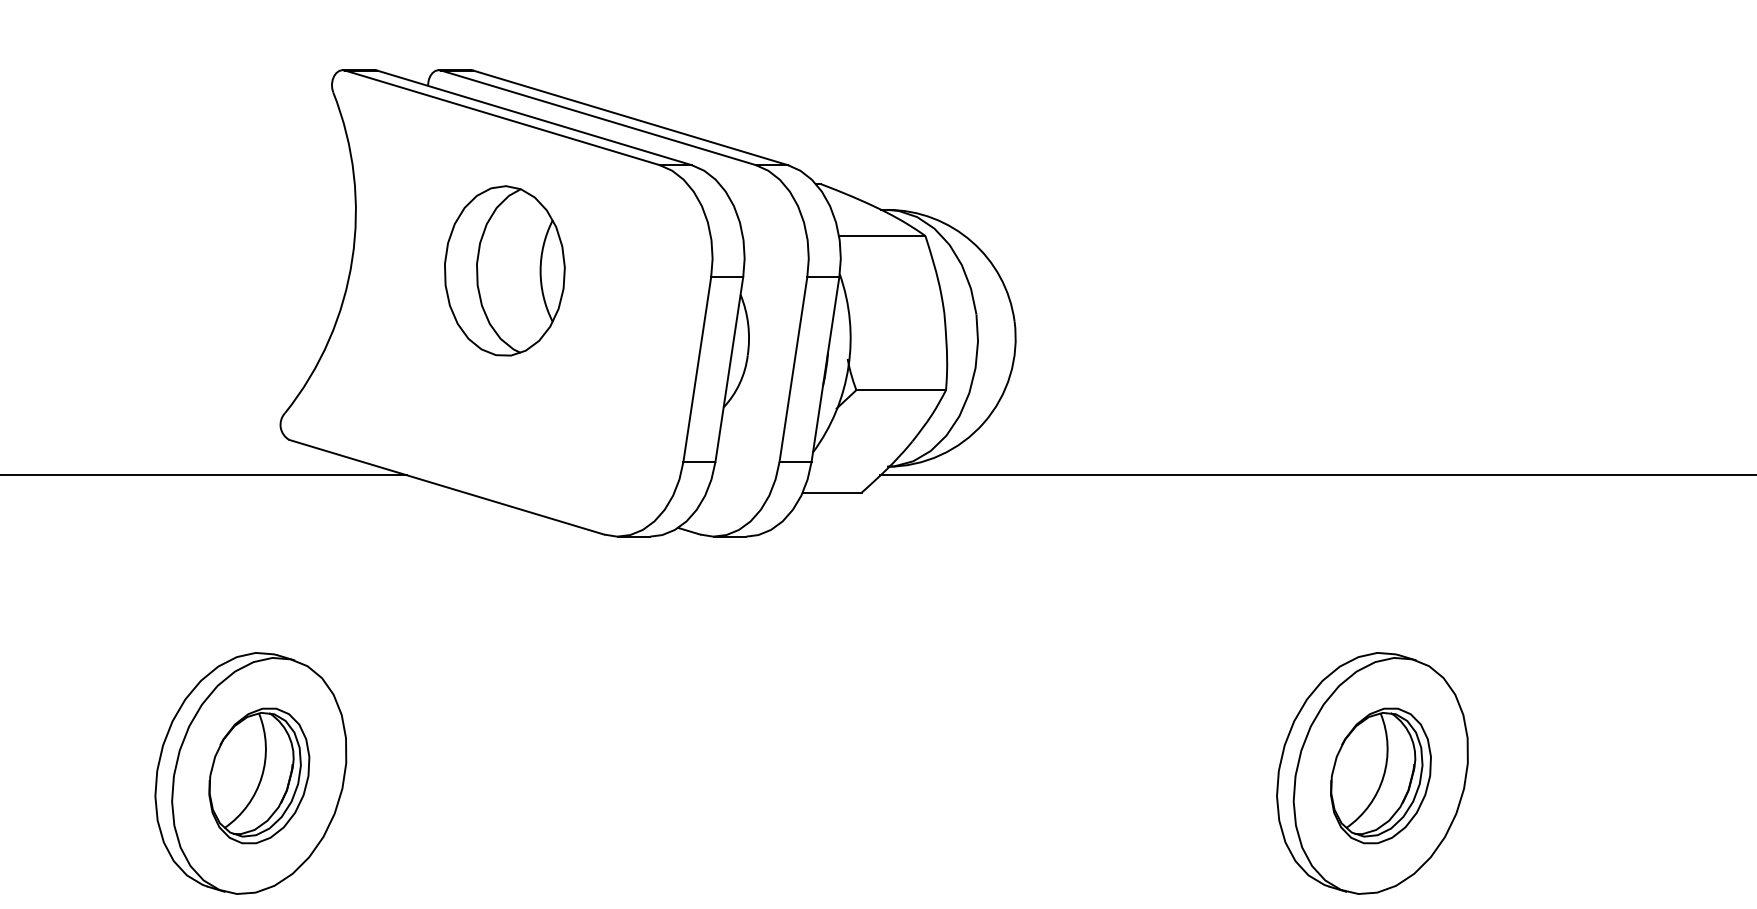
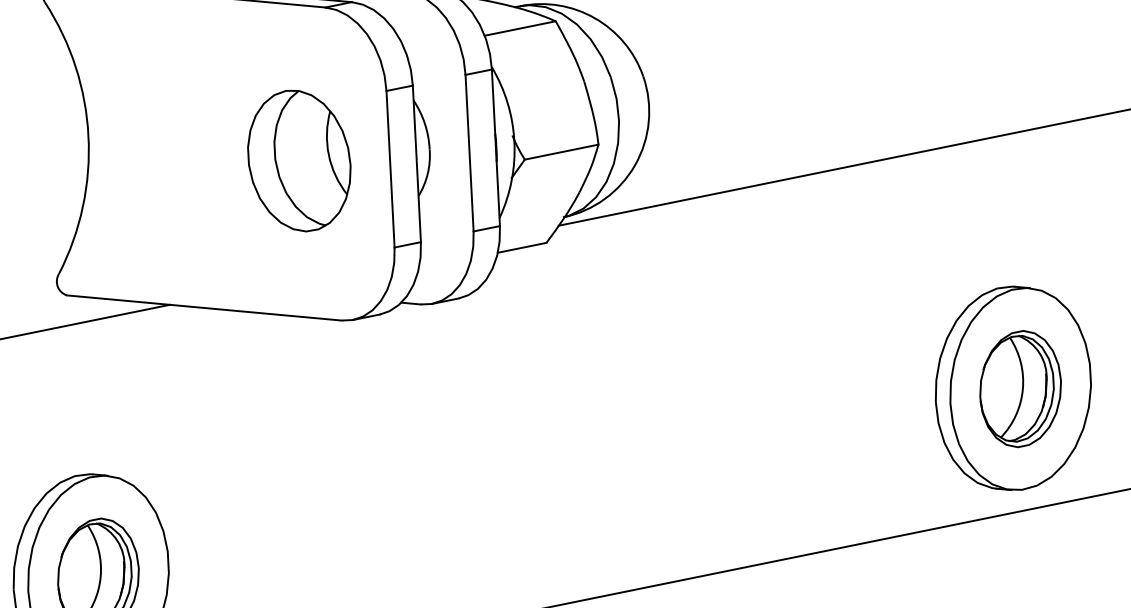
part: (504, 270) -> (299, 160), moved

